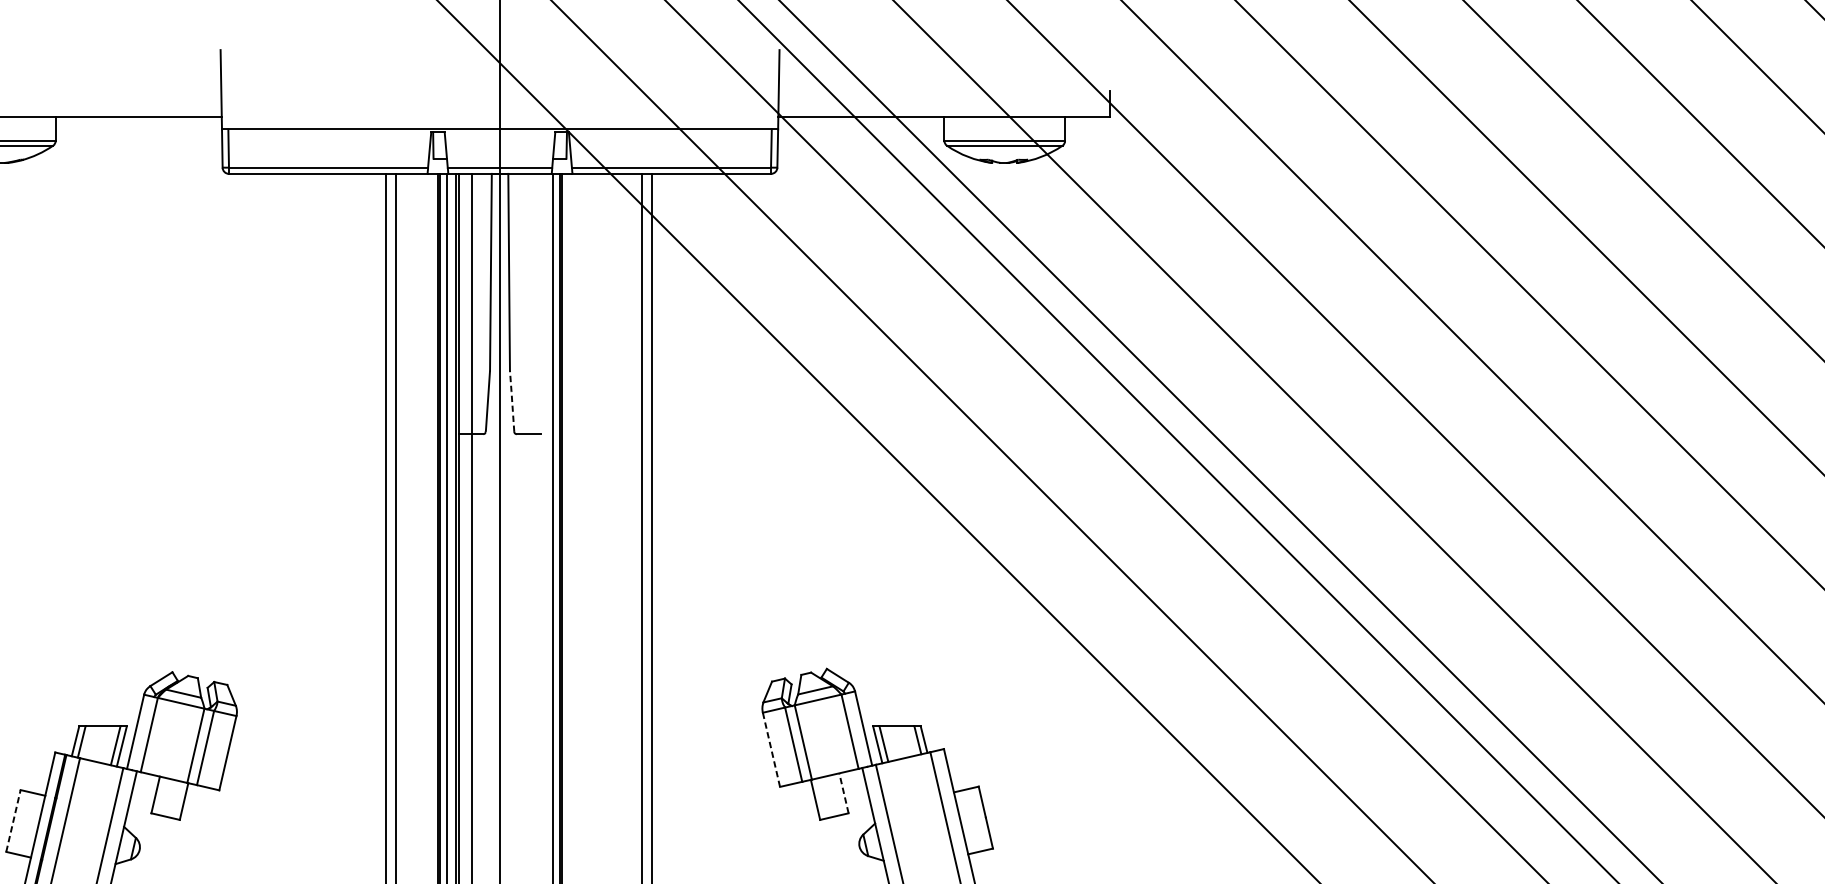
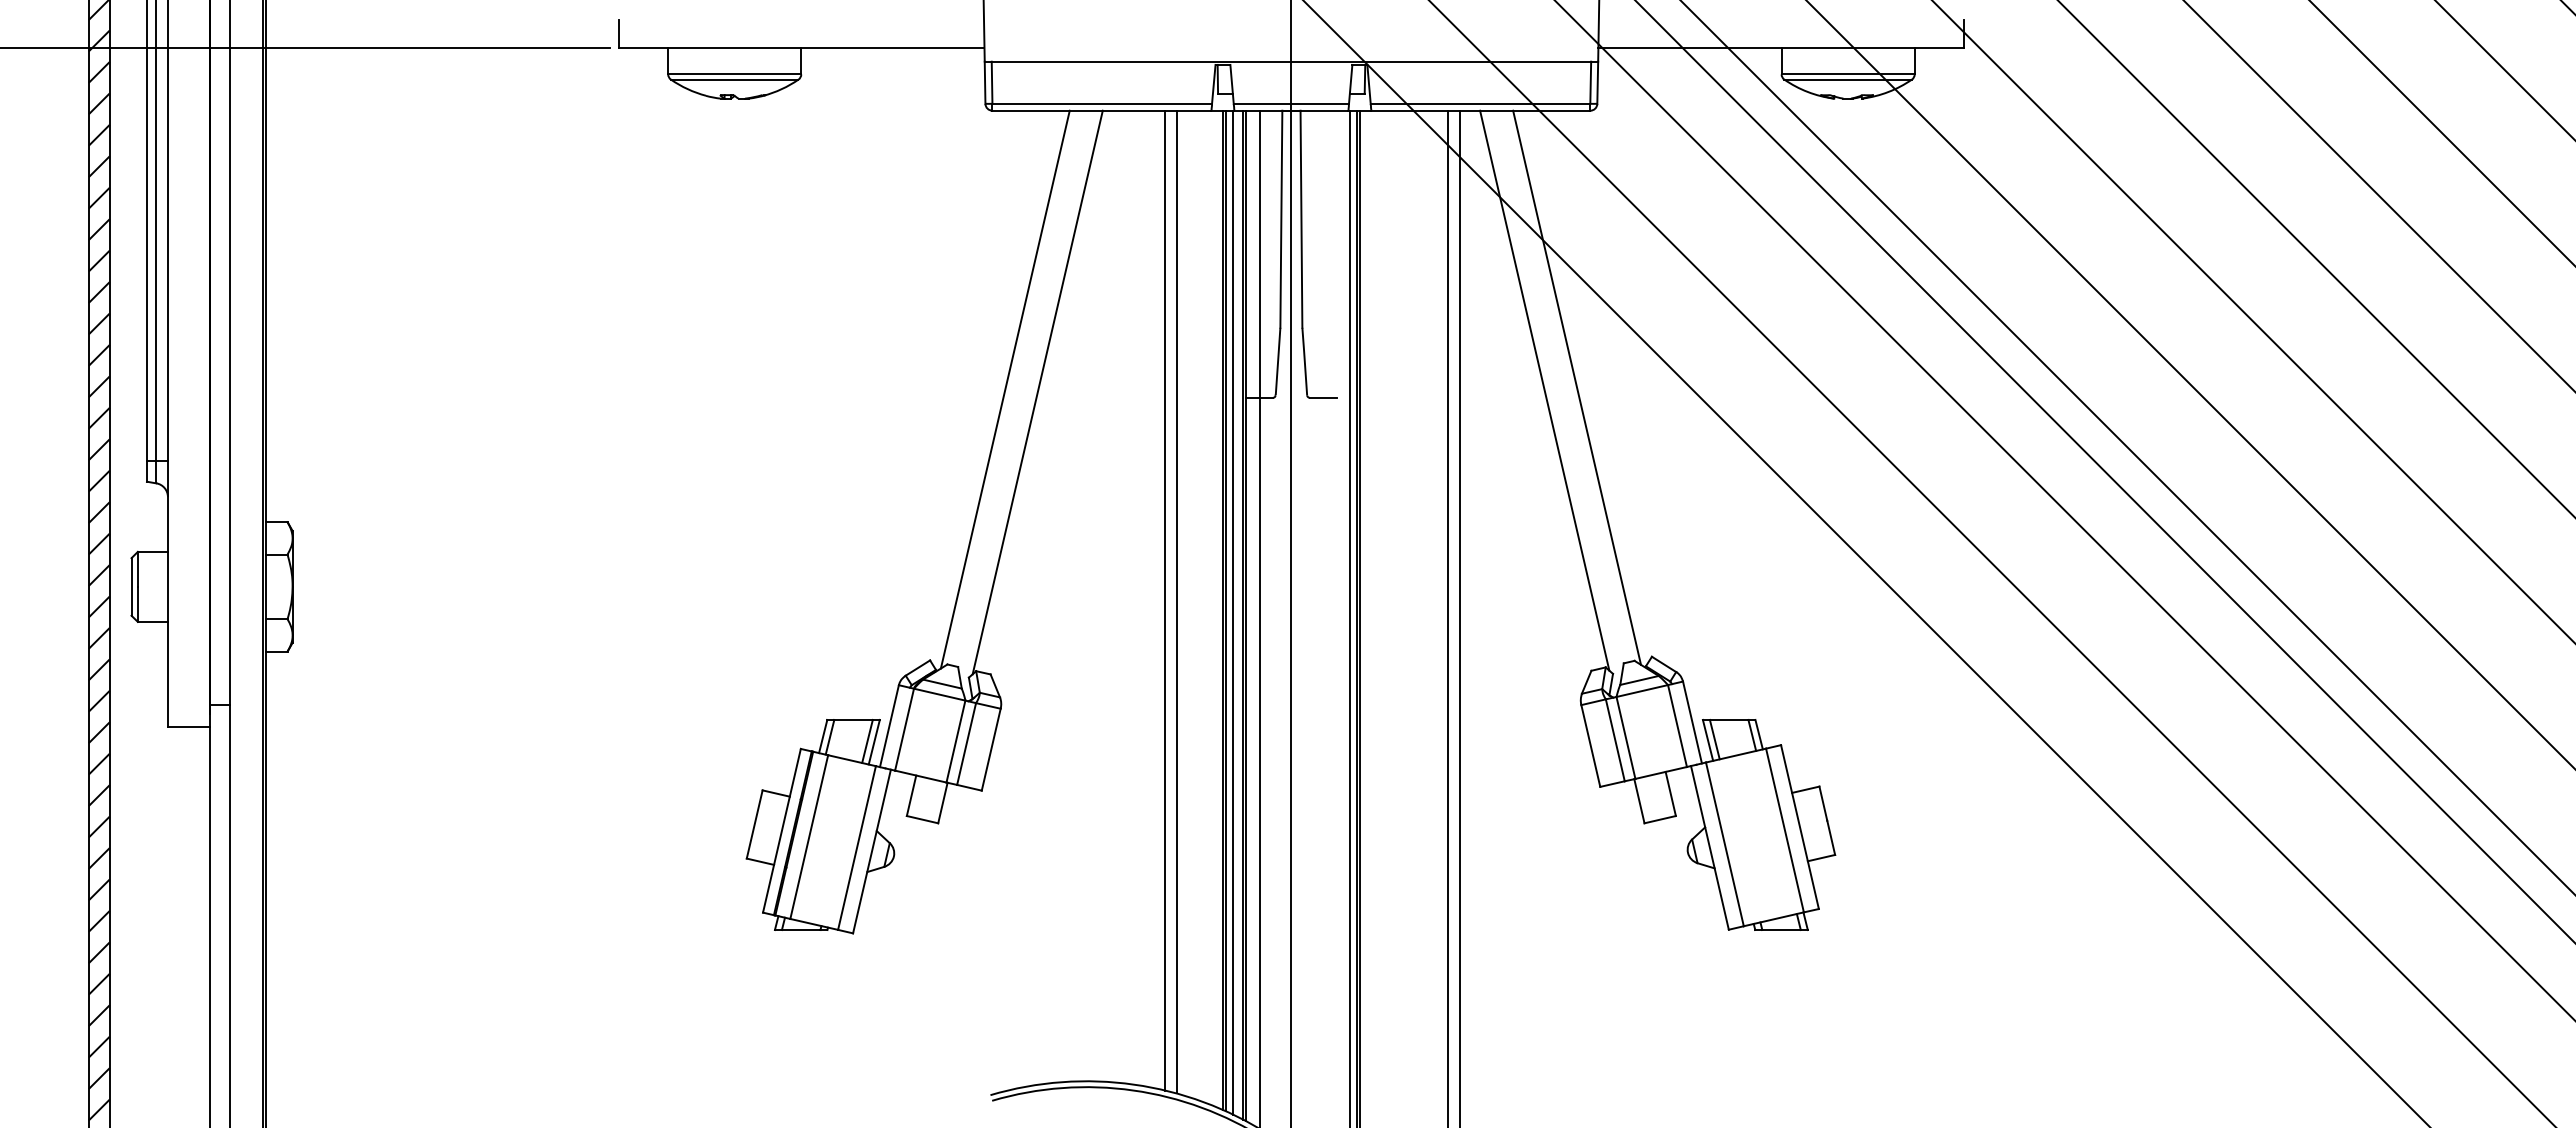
line: (511, 401) -> (1304, 361), dashed -> solid
line: (759, 424) -> (1577, 387), added
line: (239, 426) -> (1004, 389), added
line: (729, 427) -> (1544, 390), added
line: (269, 429) -> (1037, 392), added
line: (771, 750) -> (1590, 746), dashed -> solid
line: (843, 792) -> (1670, 793), dashed -> solid
line: (13, 821) -> (754, 824), dashed -> solid

